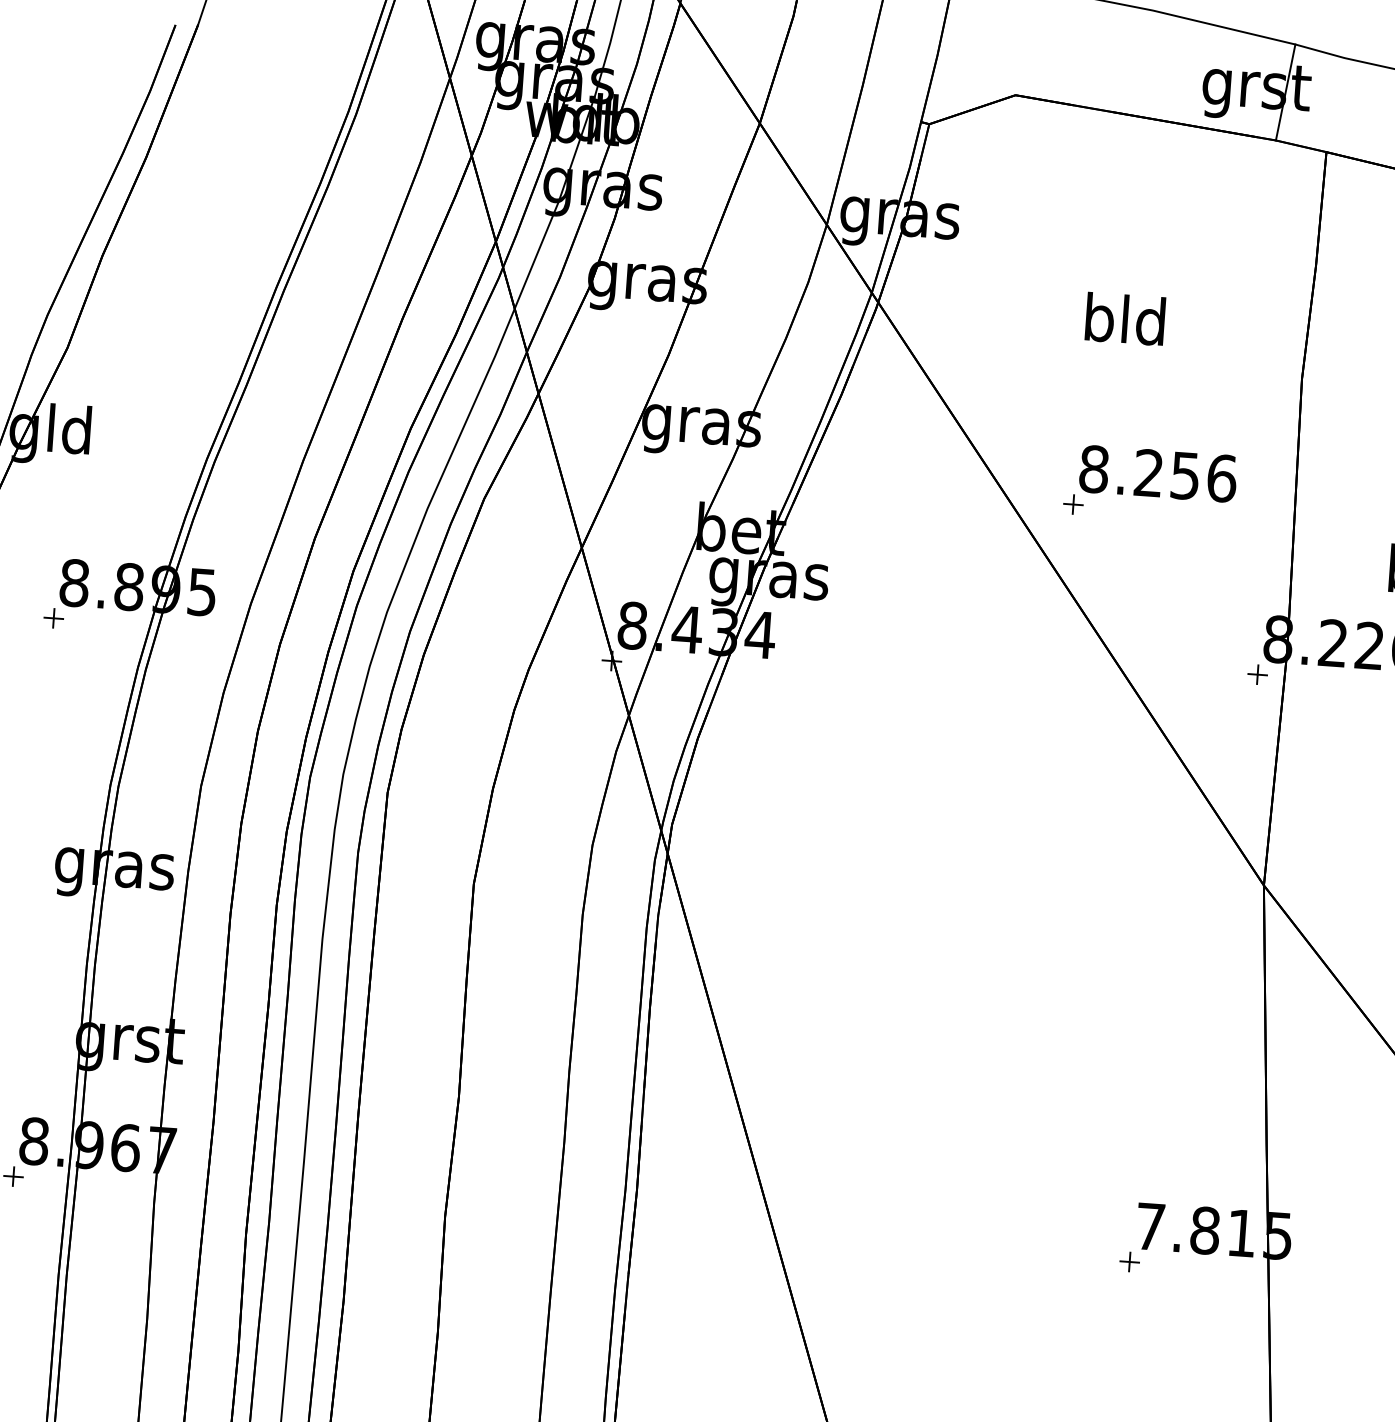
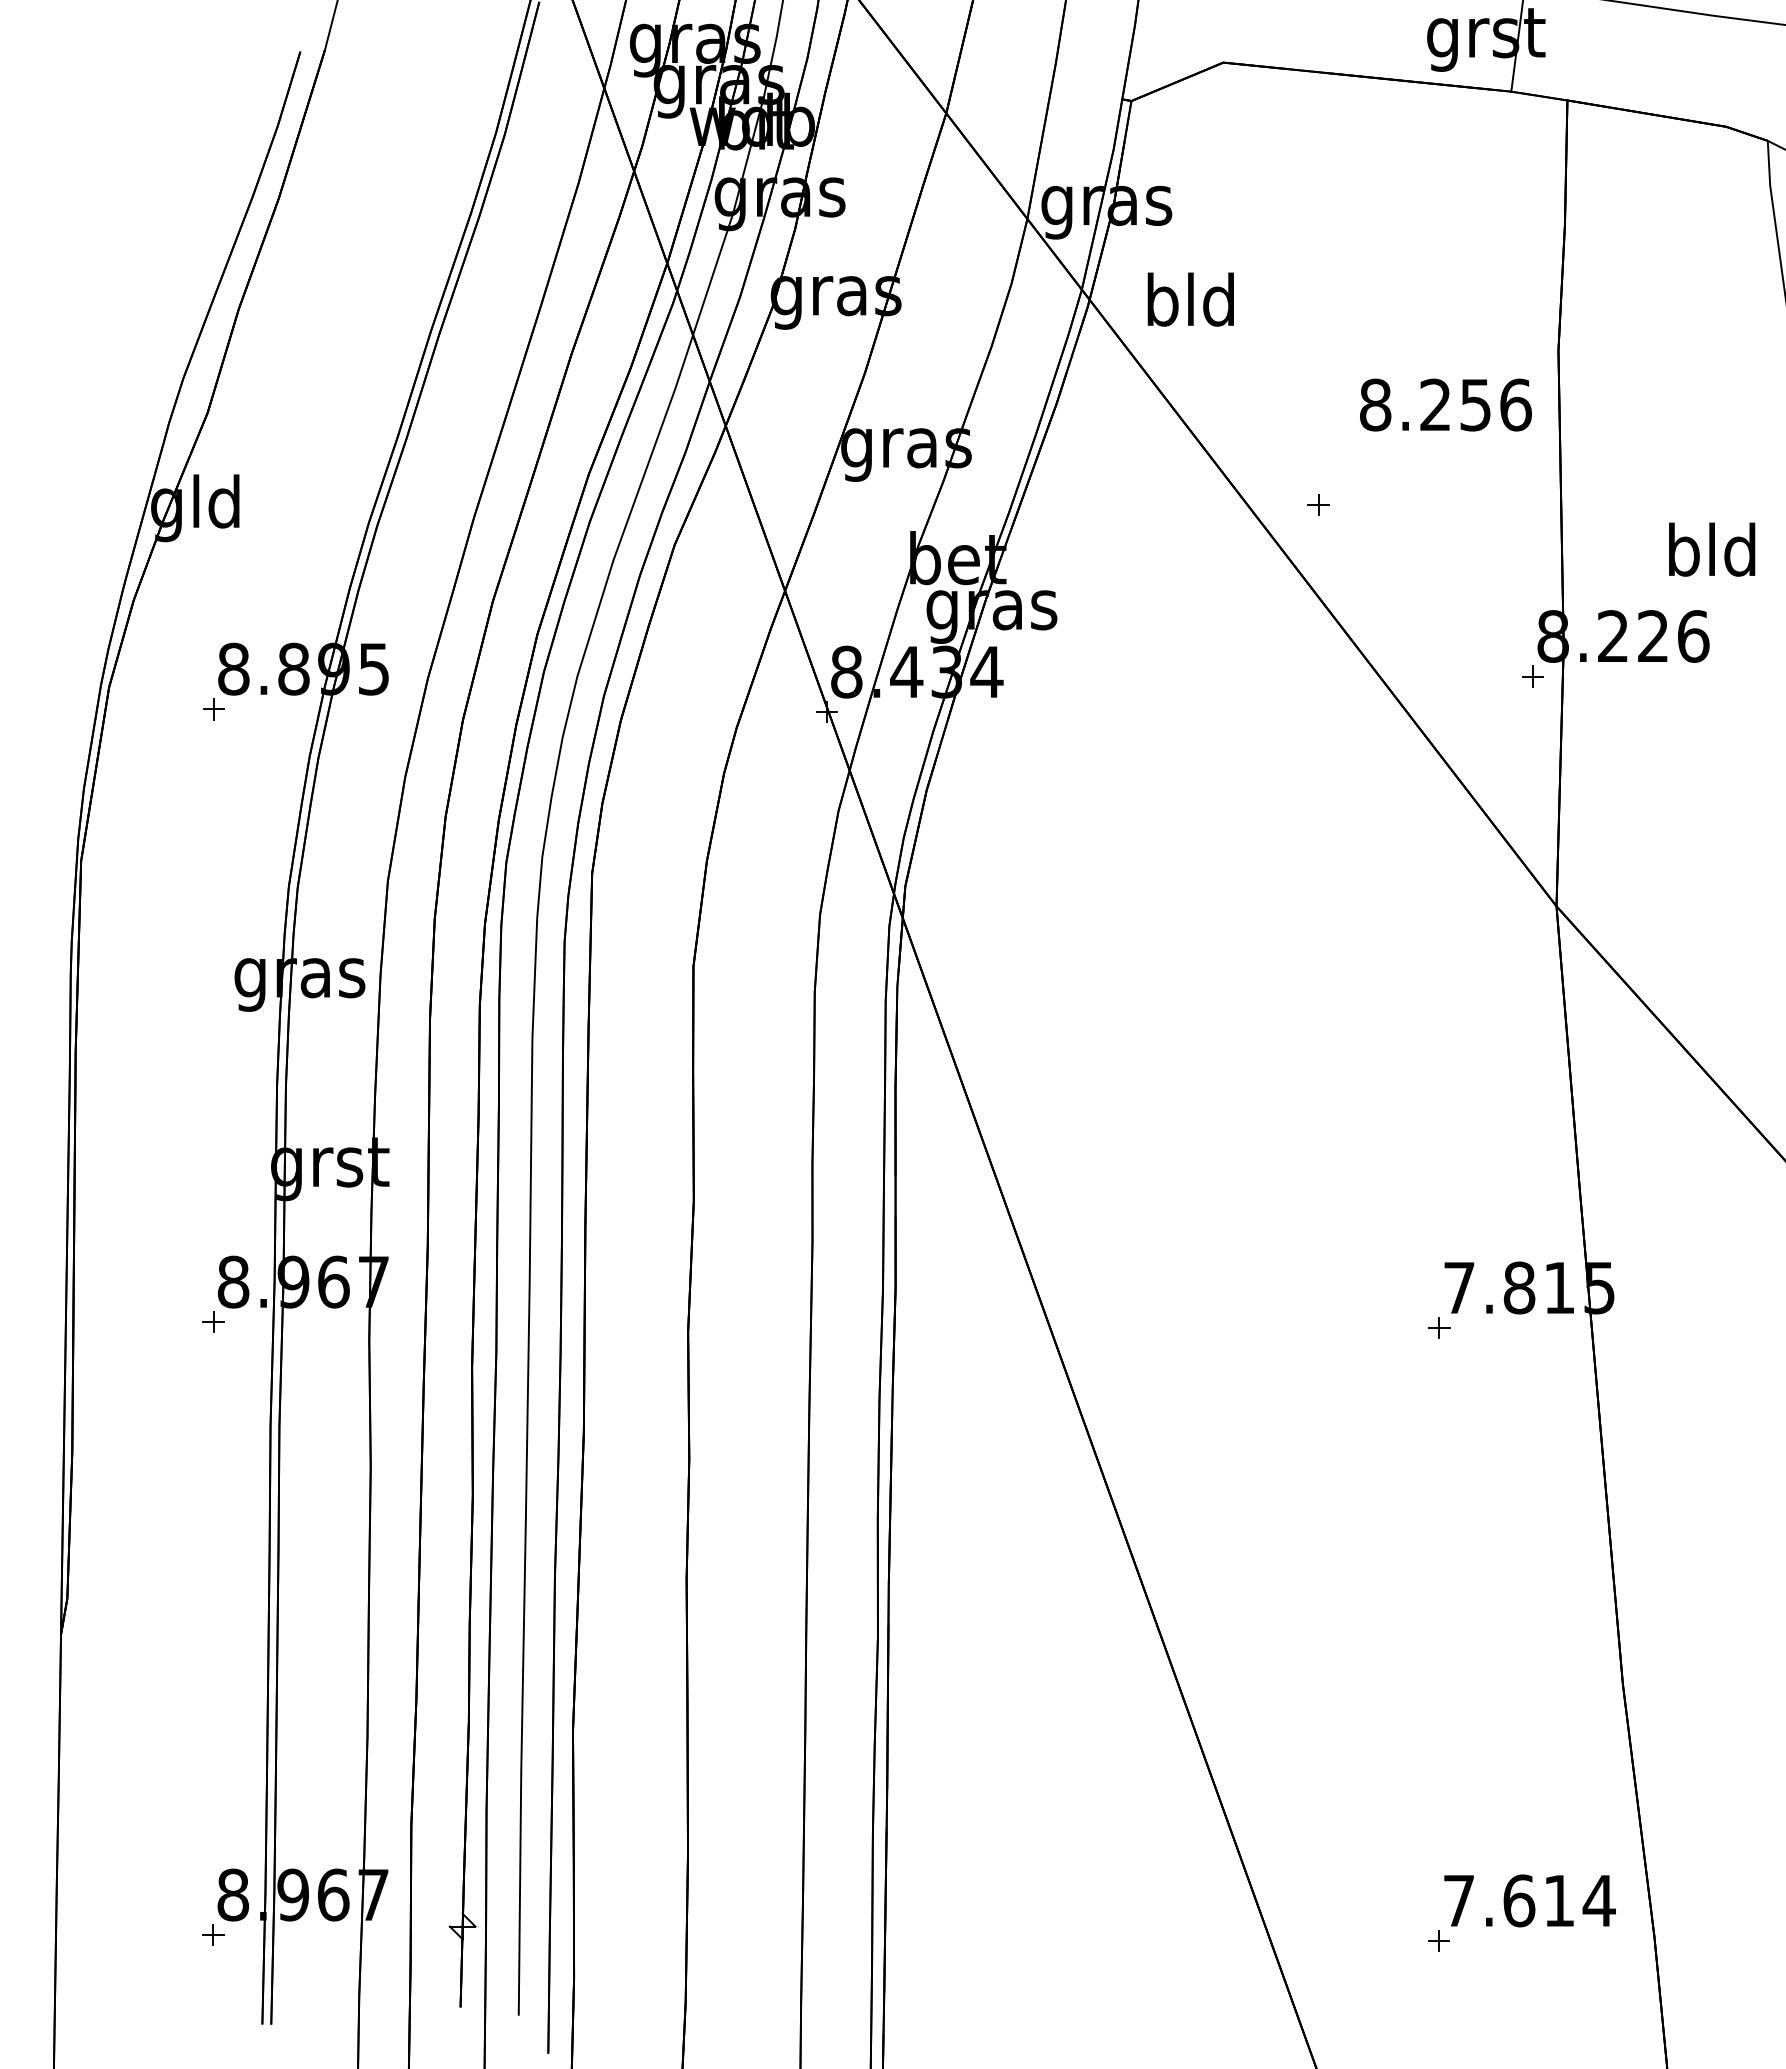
text: (1125, 319) -> (1190, 299), moved
text: (1157, 473) -> (1445, 404), moved

